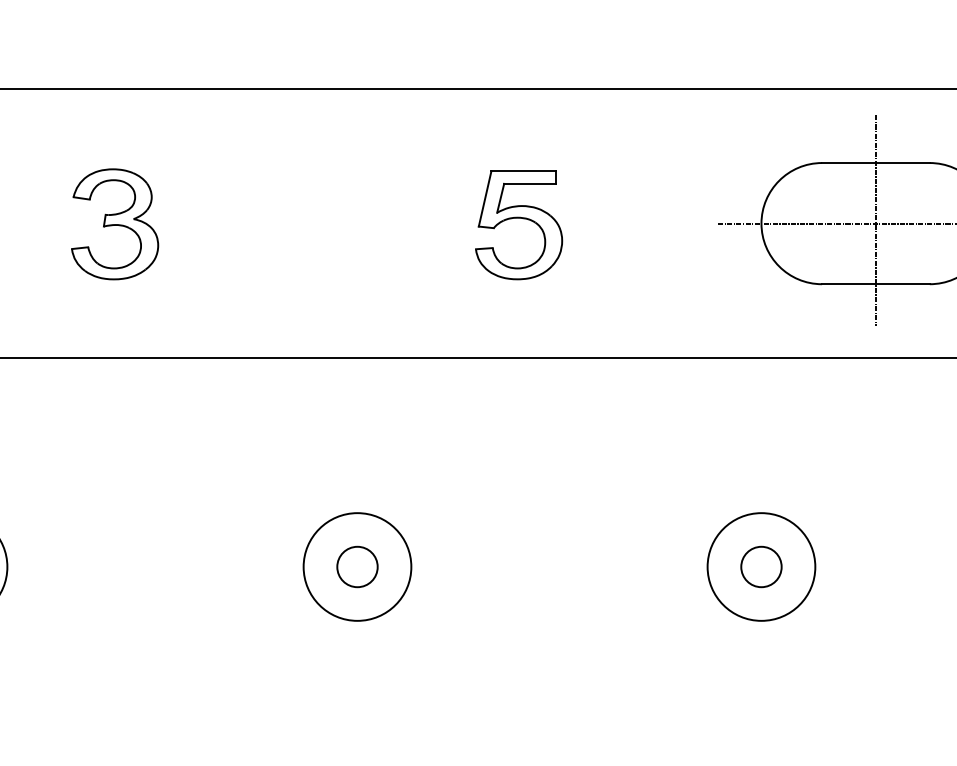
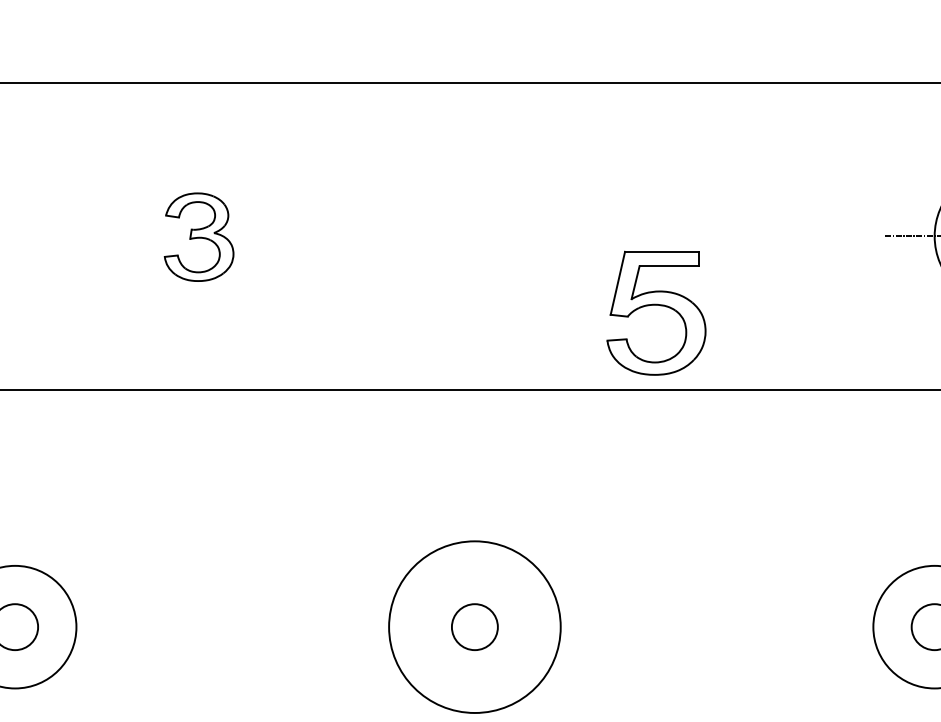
part: (519, 218) -> (657, 305), moved
part: (115, 224) -> (199, 237), size x0.7
circle: (357, 566) -> (474, 626), size x1.4

